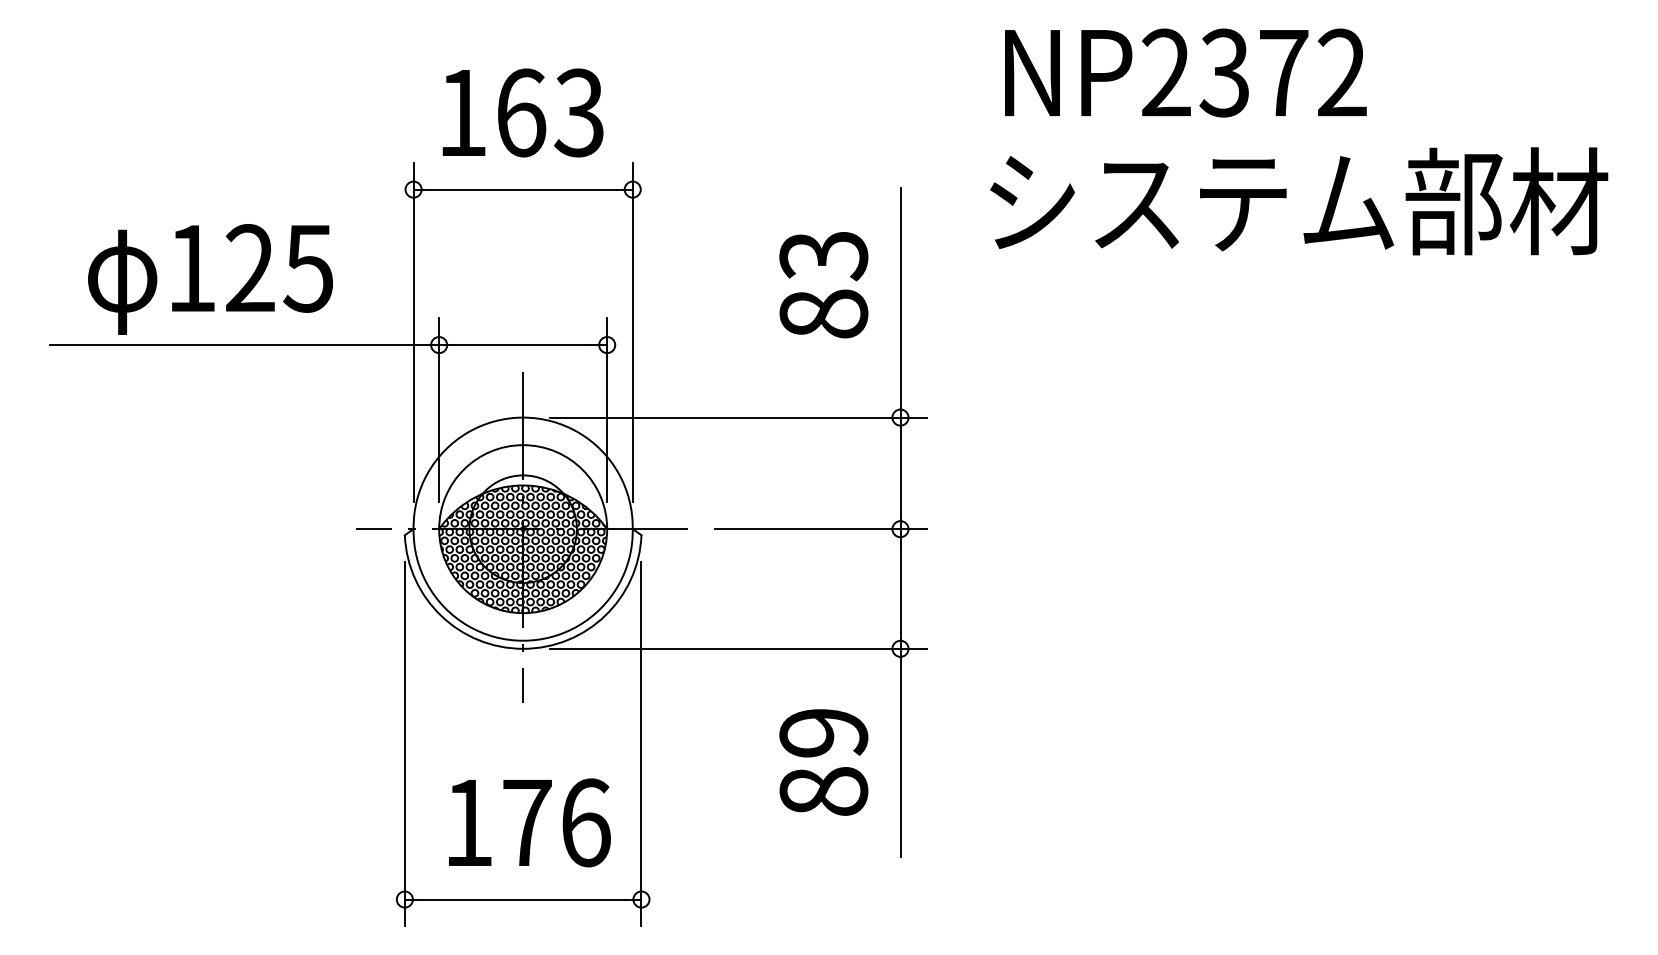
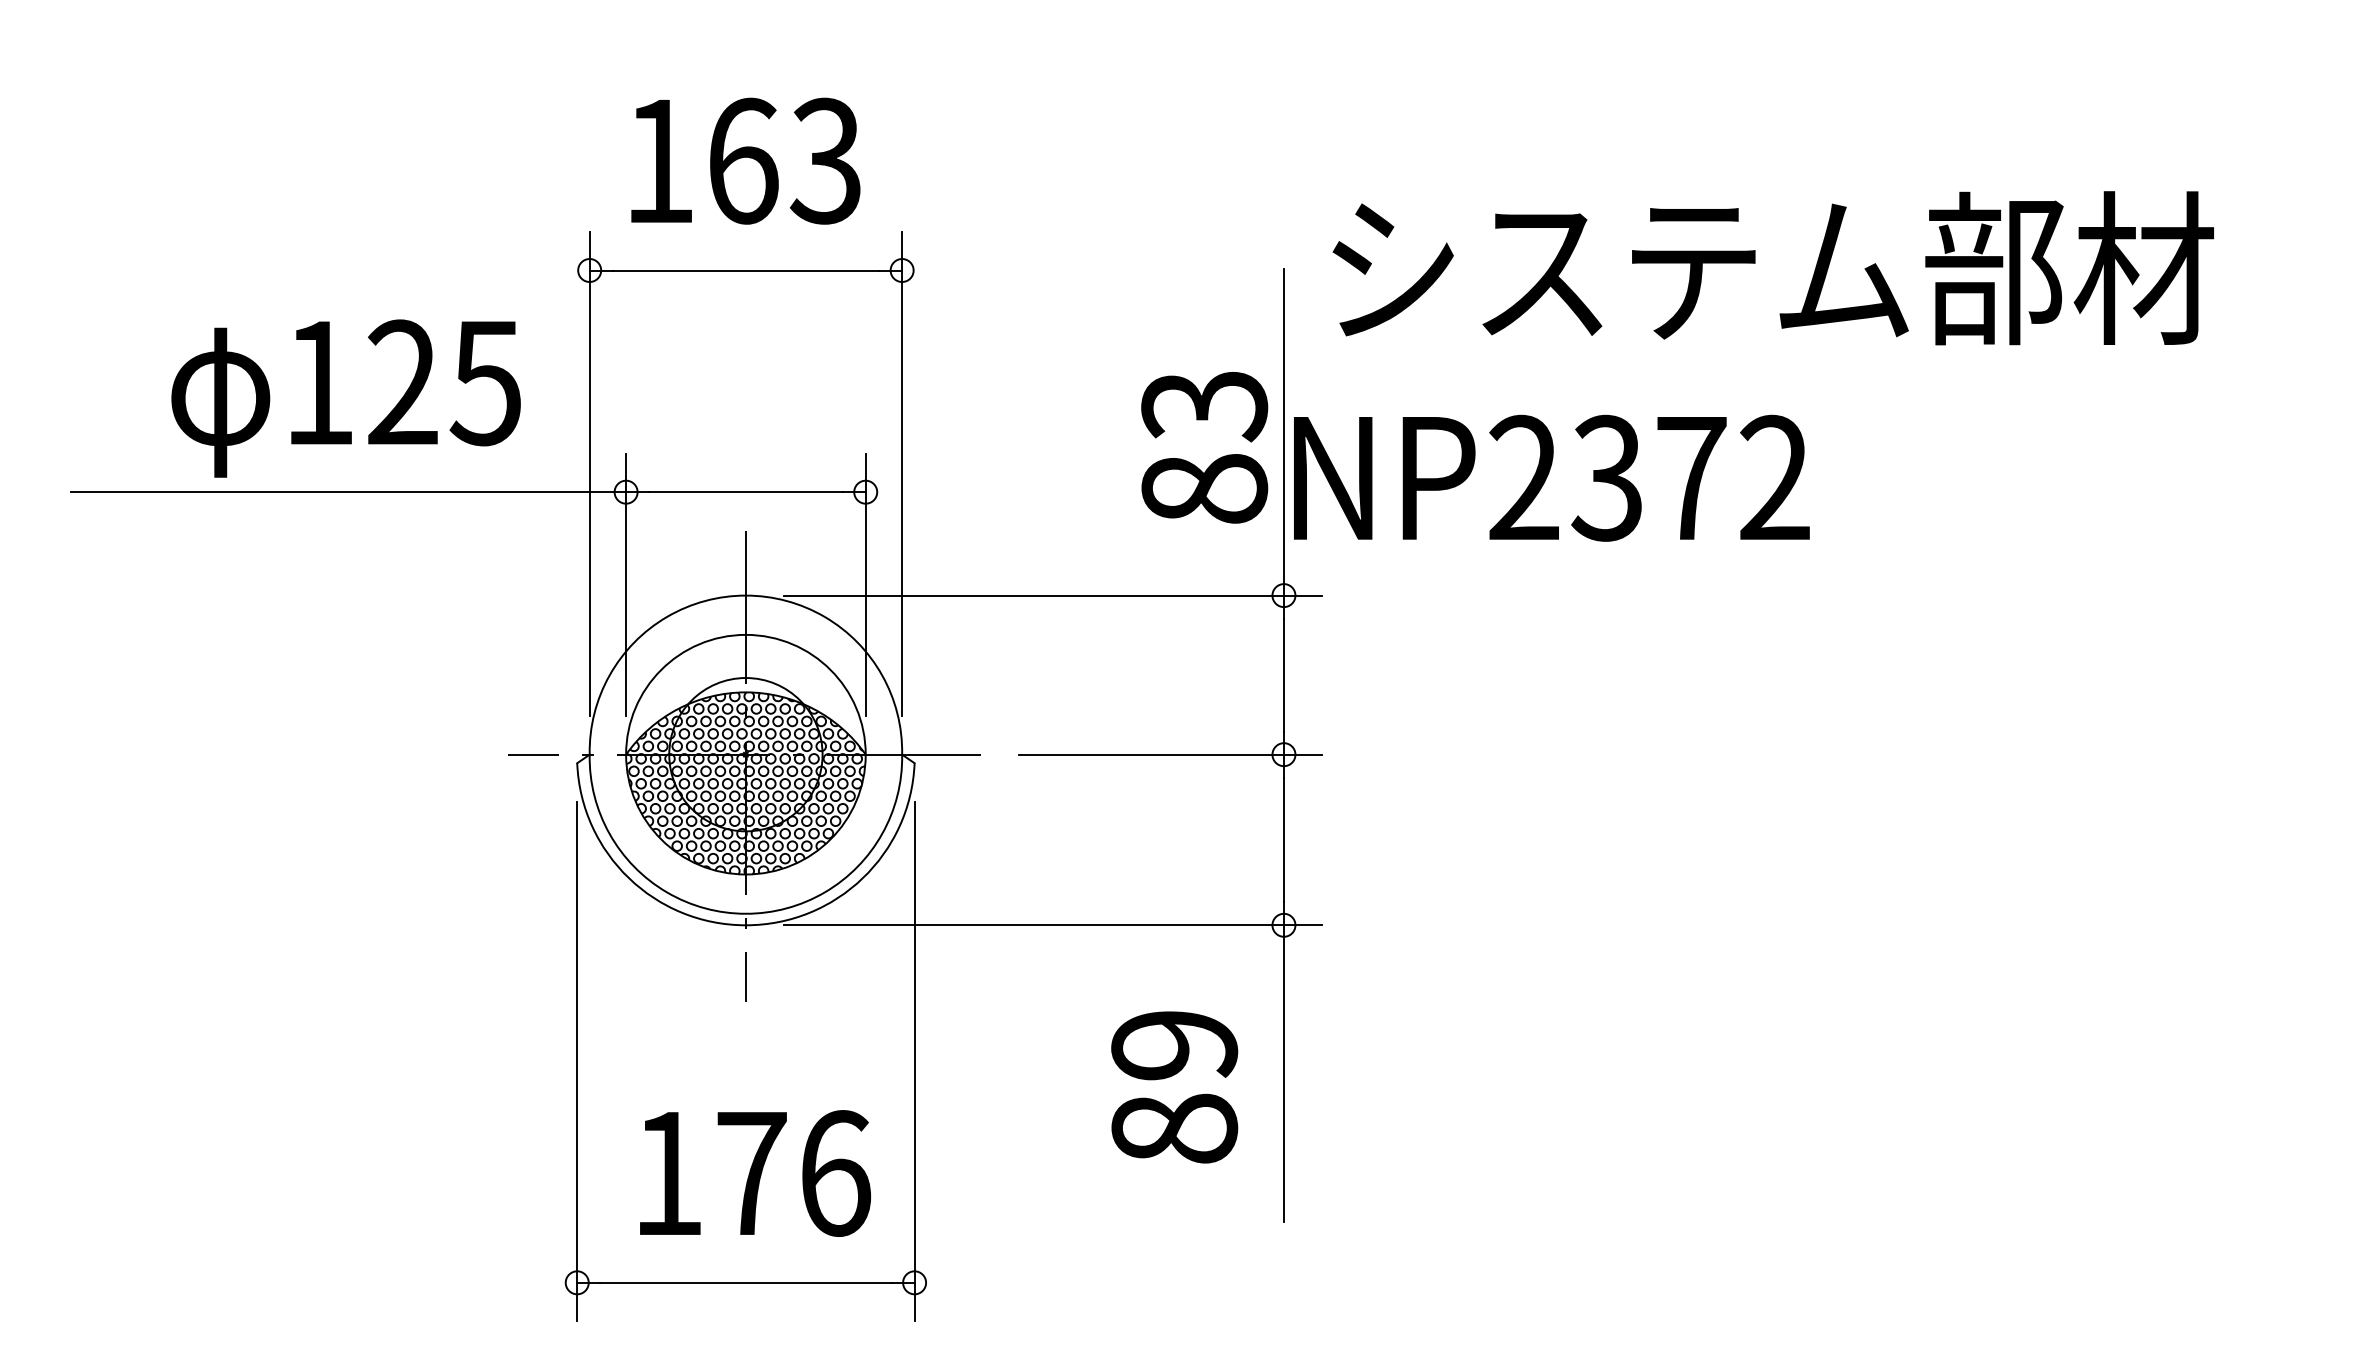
text: (1185, 72) -> (1551, 477), moved
text: (1298, 201) -> (1772, 268), moved
text: (210, 279) -> (345, 398), moved
text: (823, 284) -> (1204, 447), moved

